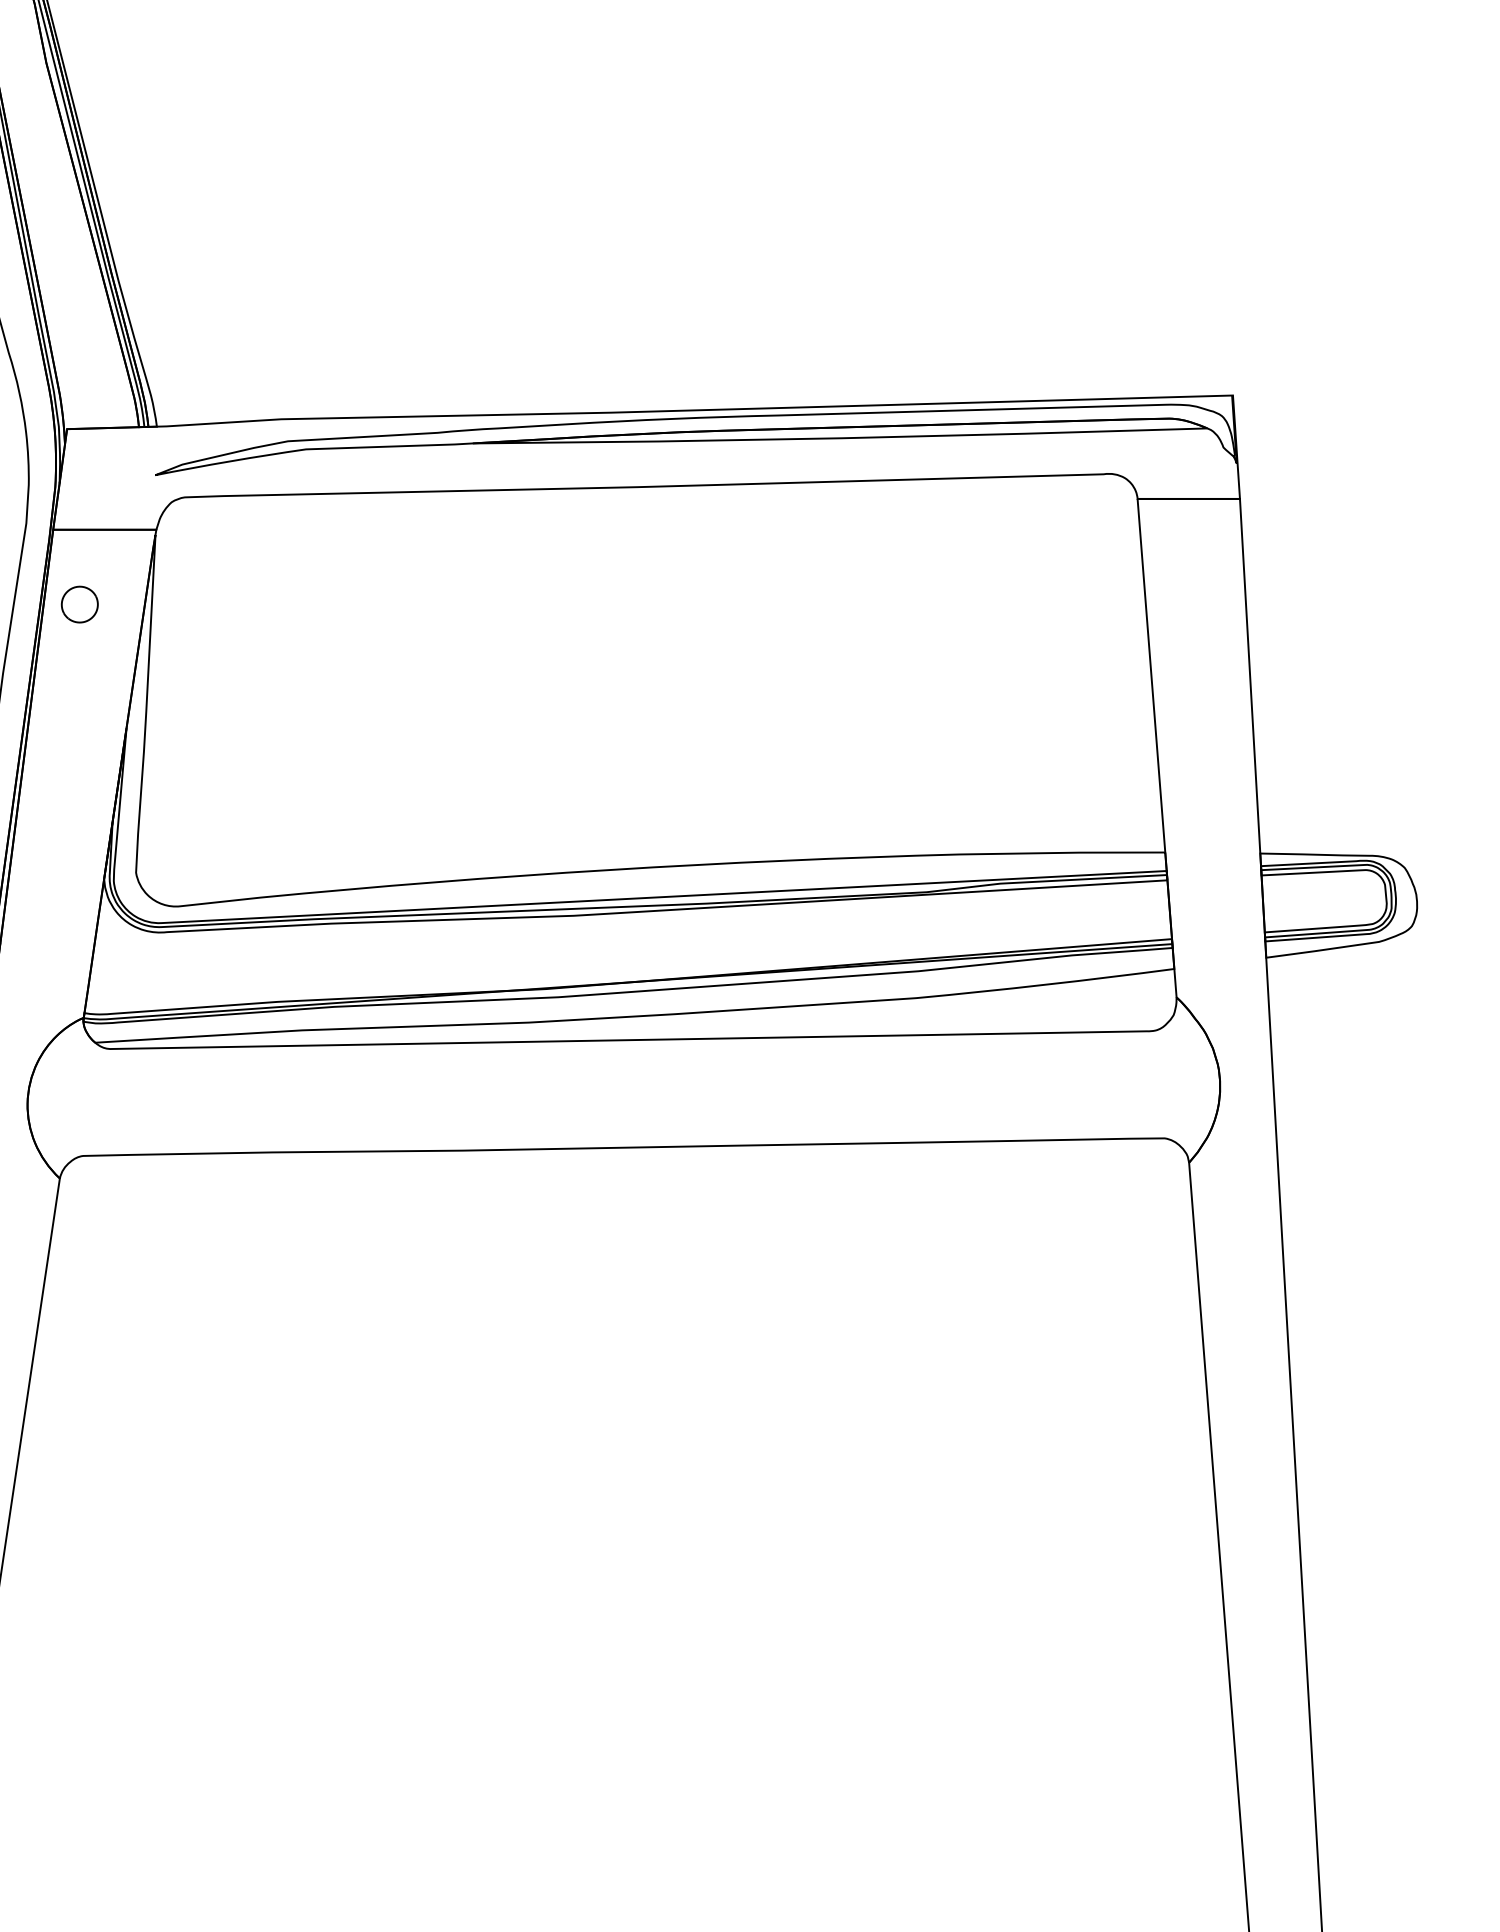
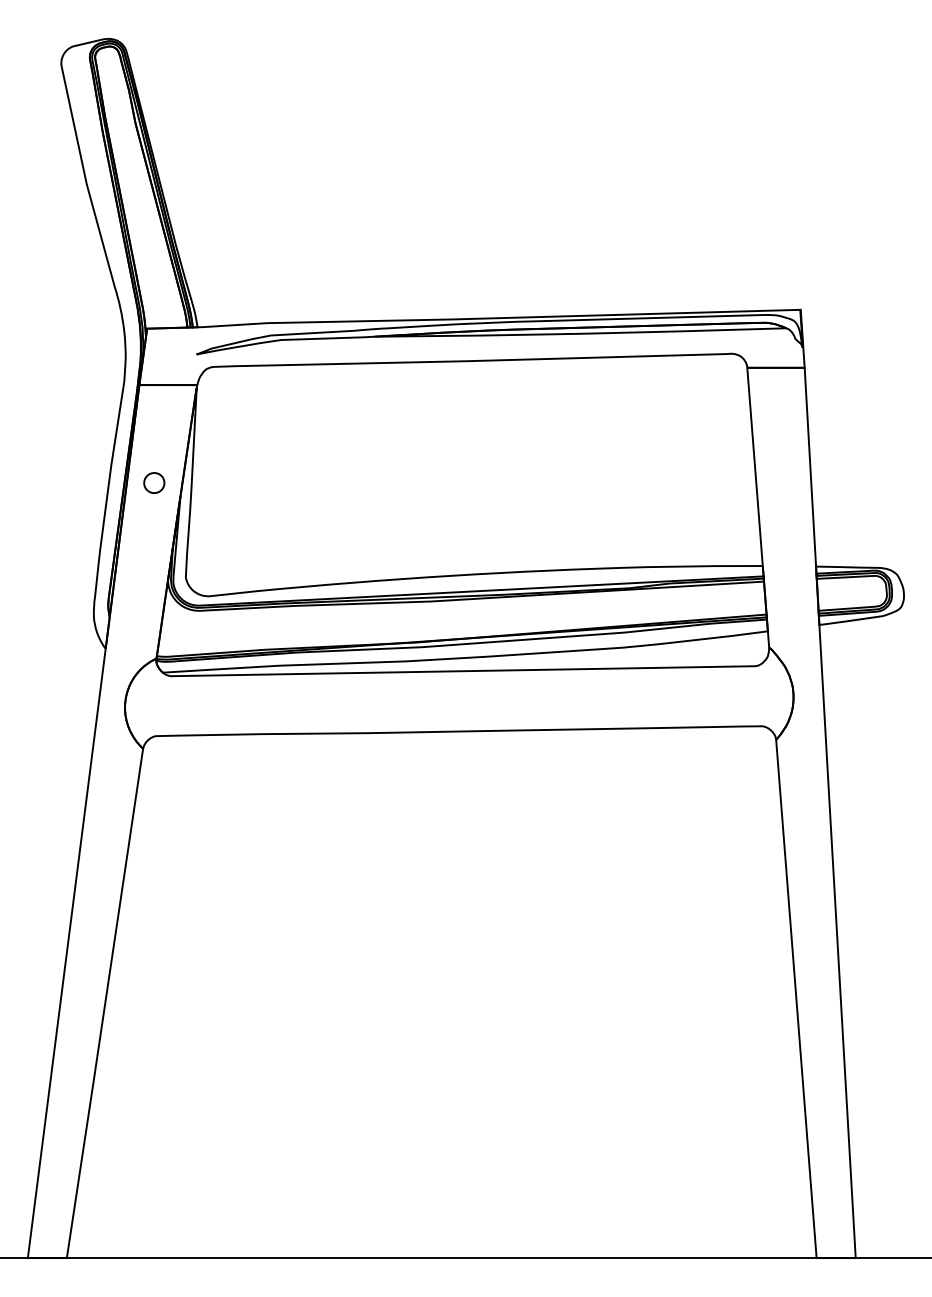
part: (80, 603) -> (154, 482), moved

